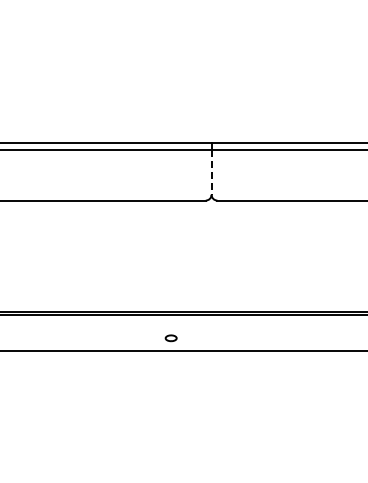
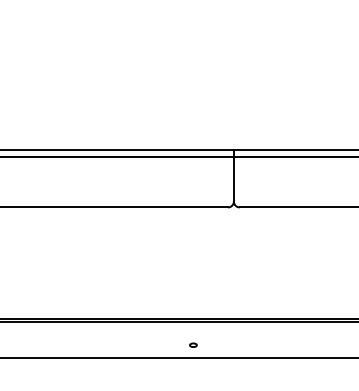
line: (211, 172) -> (233, 179), dashed -> solid
part: (170, 338) -> (192, 345), size x0.62

